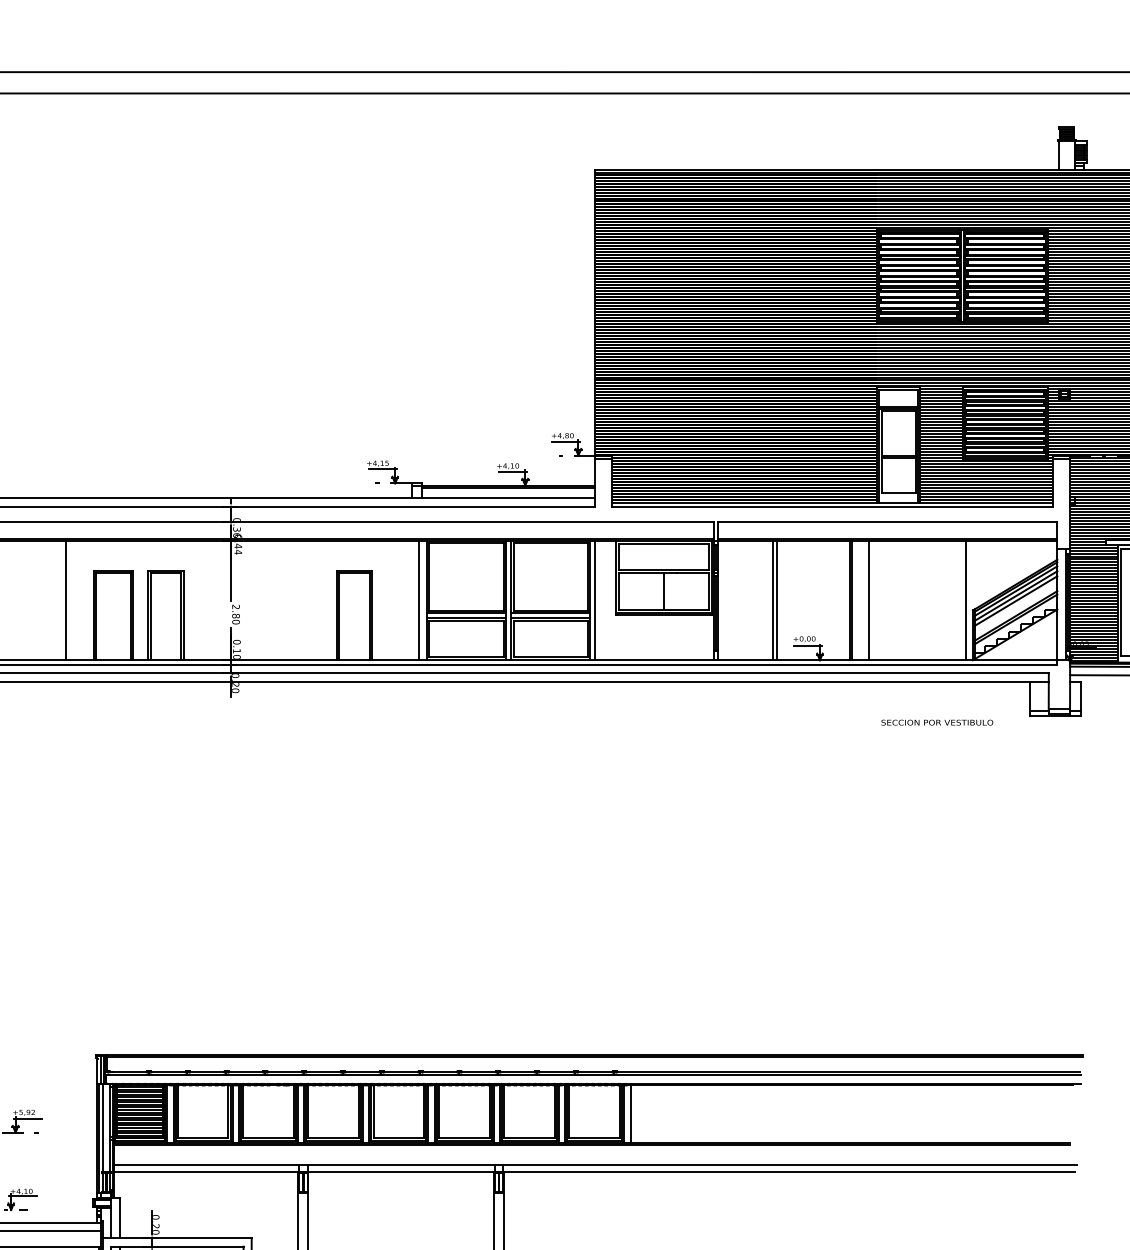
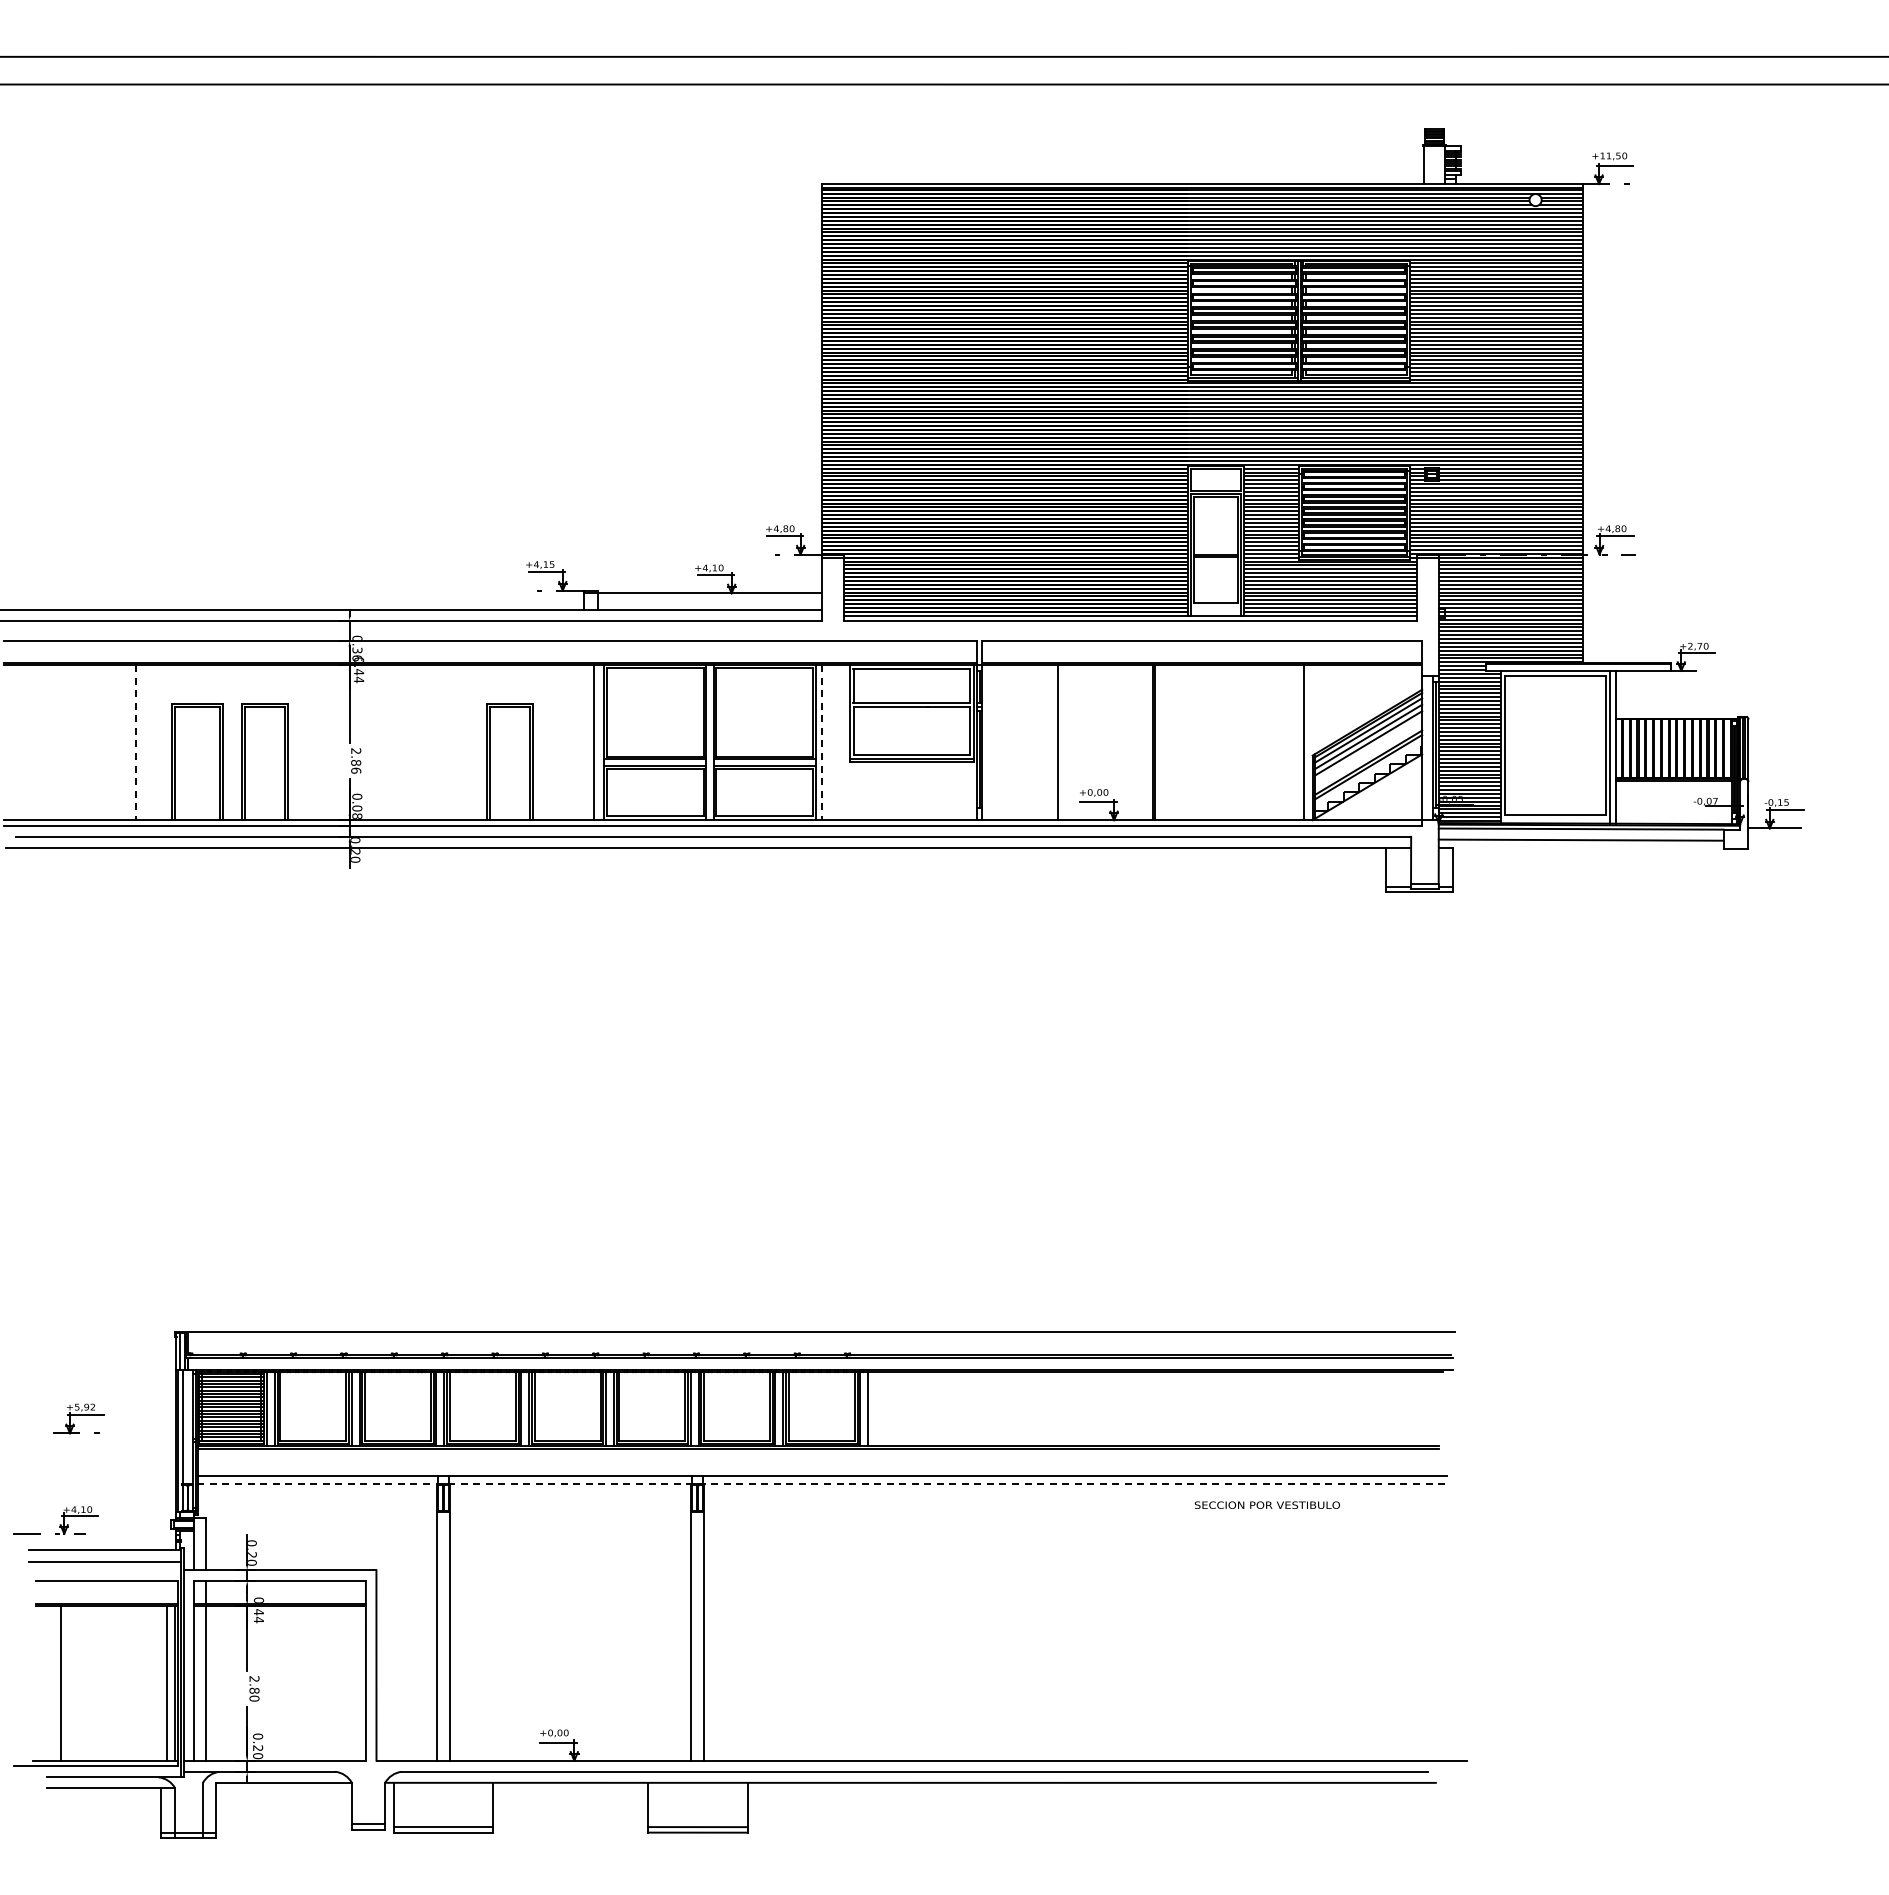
line: (508, 488) -> (709, 597), removed
line: (663, 591) -> (911, 730), removed
line: (772, 600) -> (1052, 742), removed
line: (868, 600) -> (1177, 742), removed
line: (66, 601) -> (136, 743), solid -> dashed
line: (594, 601) -> (821, 743), solid -> dashed
text: (236, 621) -> (356, 770), 2.80 -> 2.86
text: (237, 653) -> (357, 811), 0.10 -> 0.08
text: (936, 722) -> (1266, 1504), moved
line: (594, 1057) -> (821, 1335), removed
line: (594, 1172) -> (821, 1484), solid -> dashed

